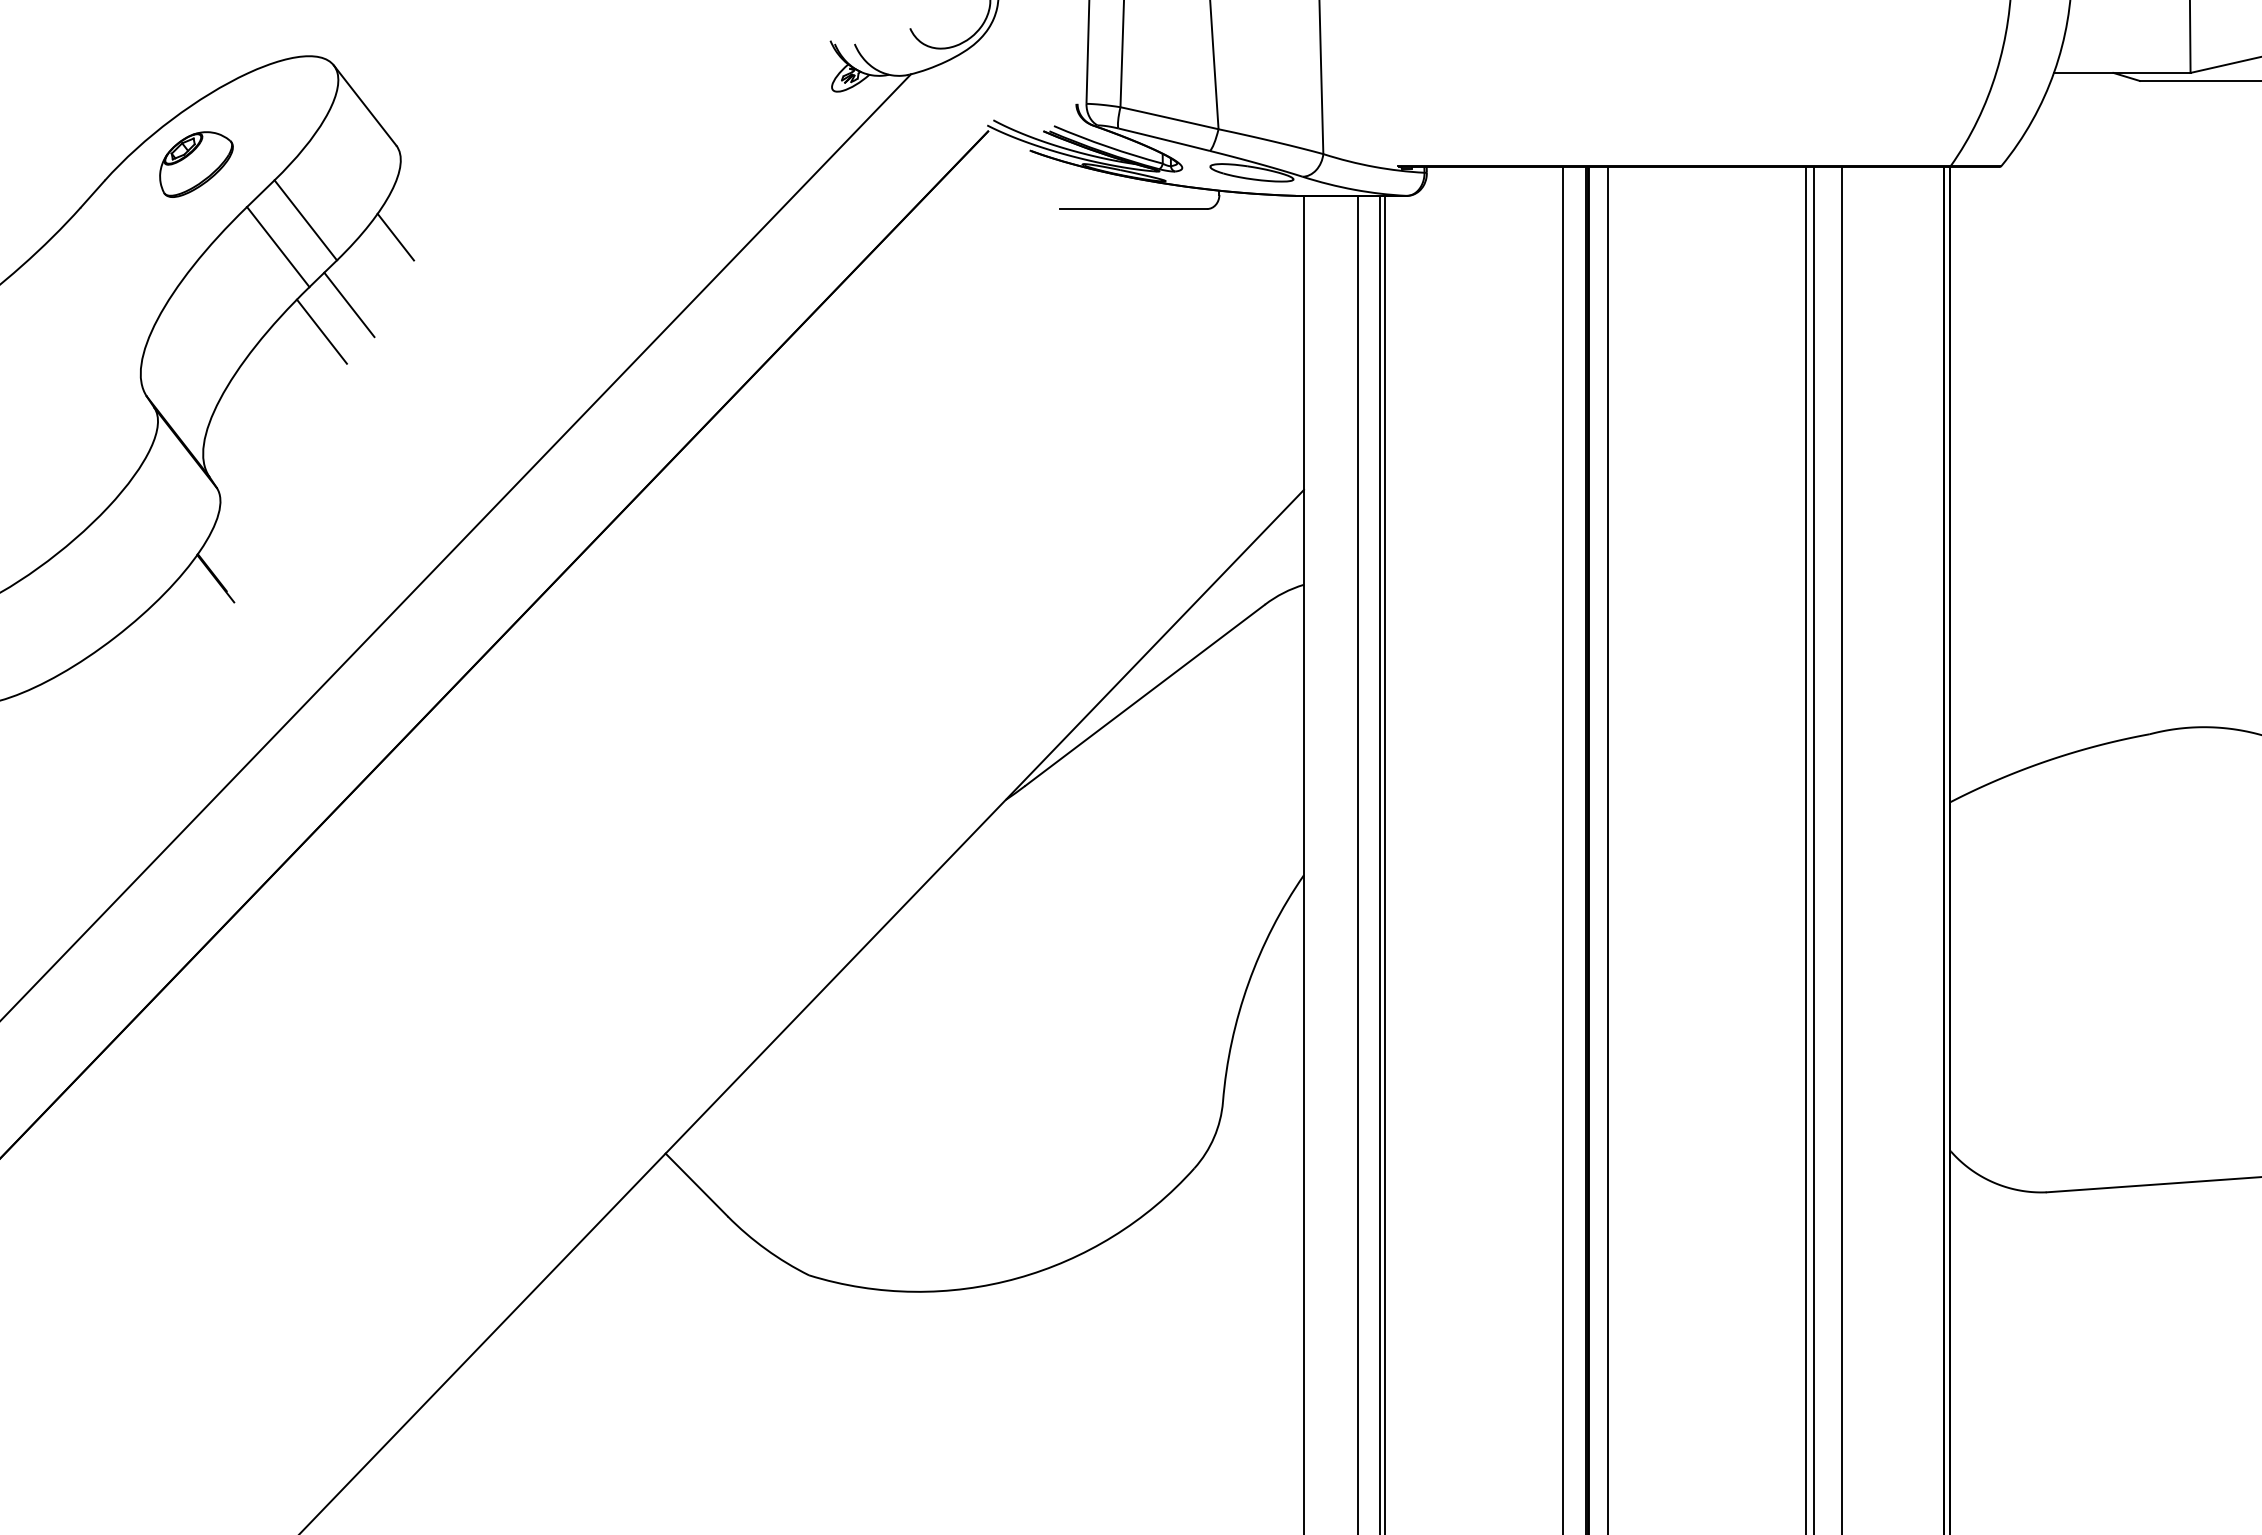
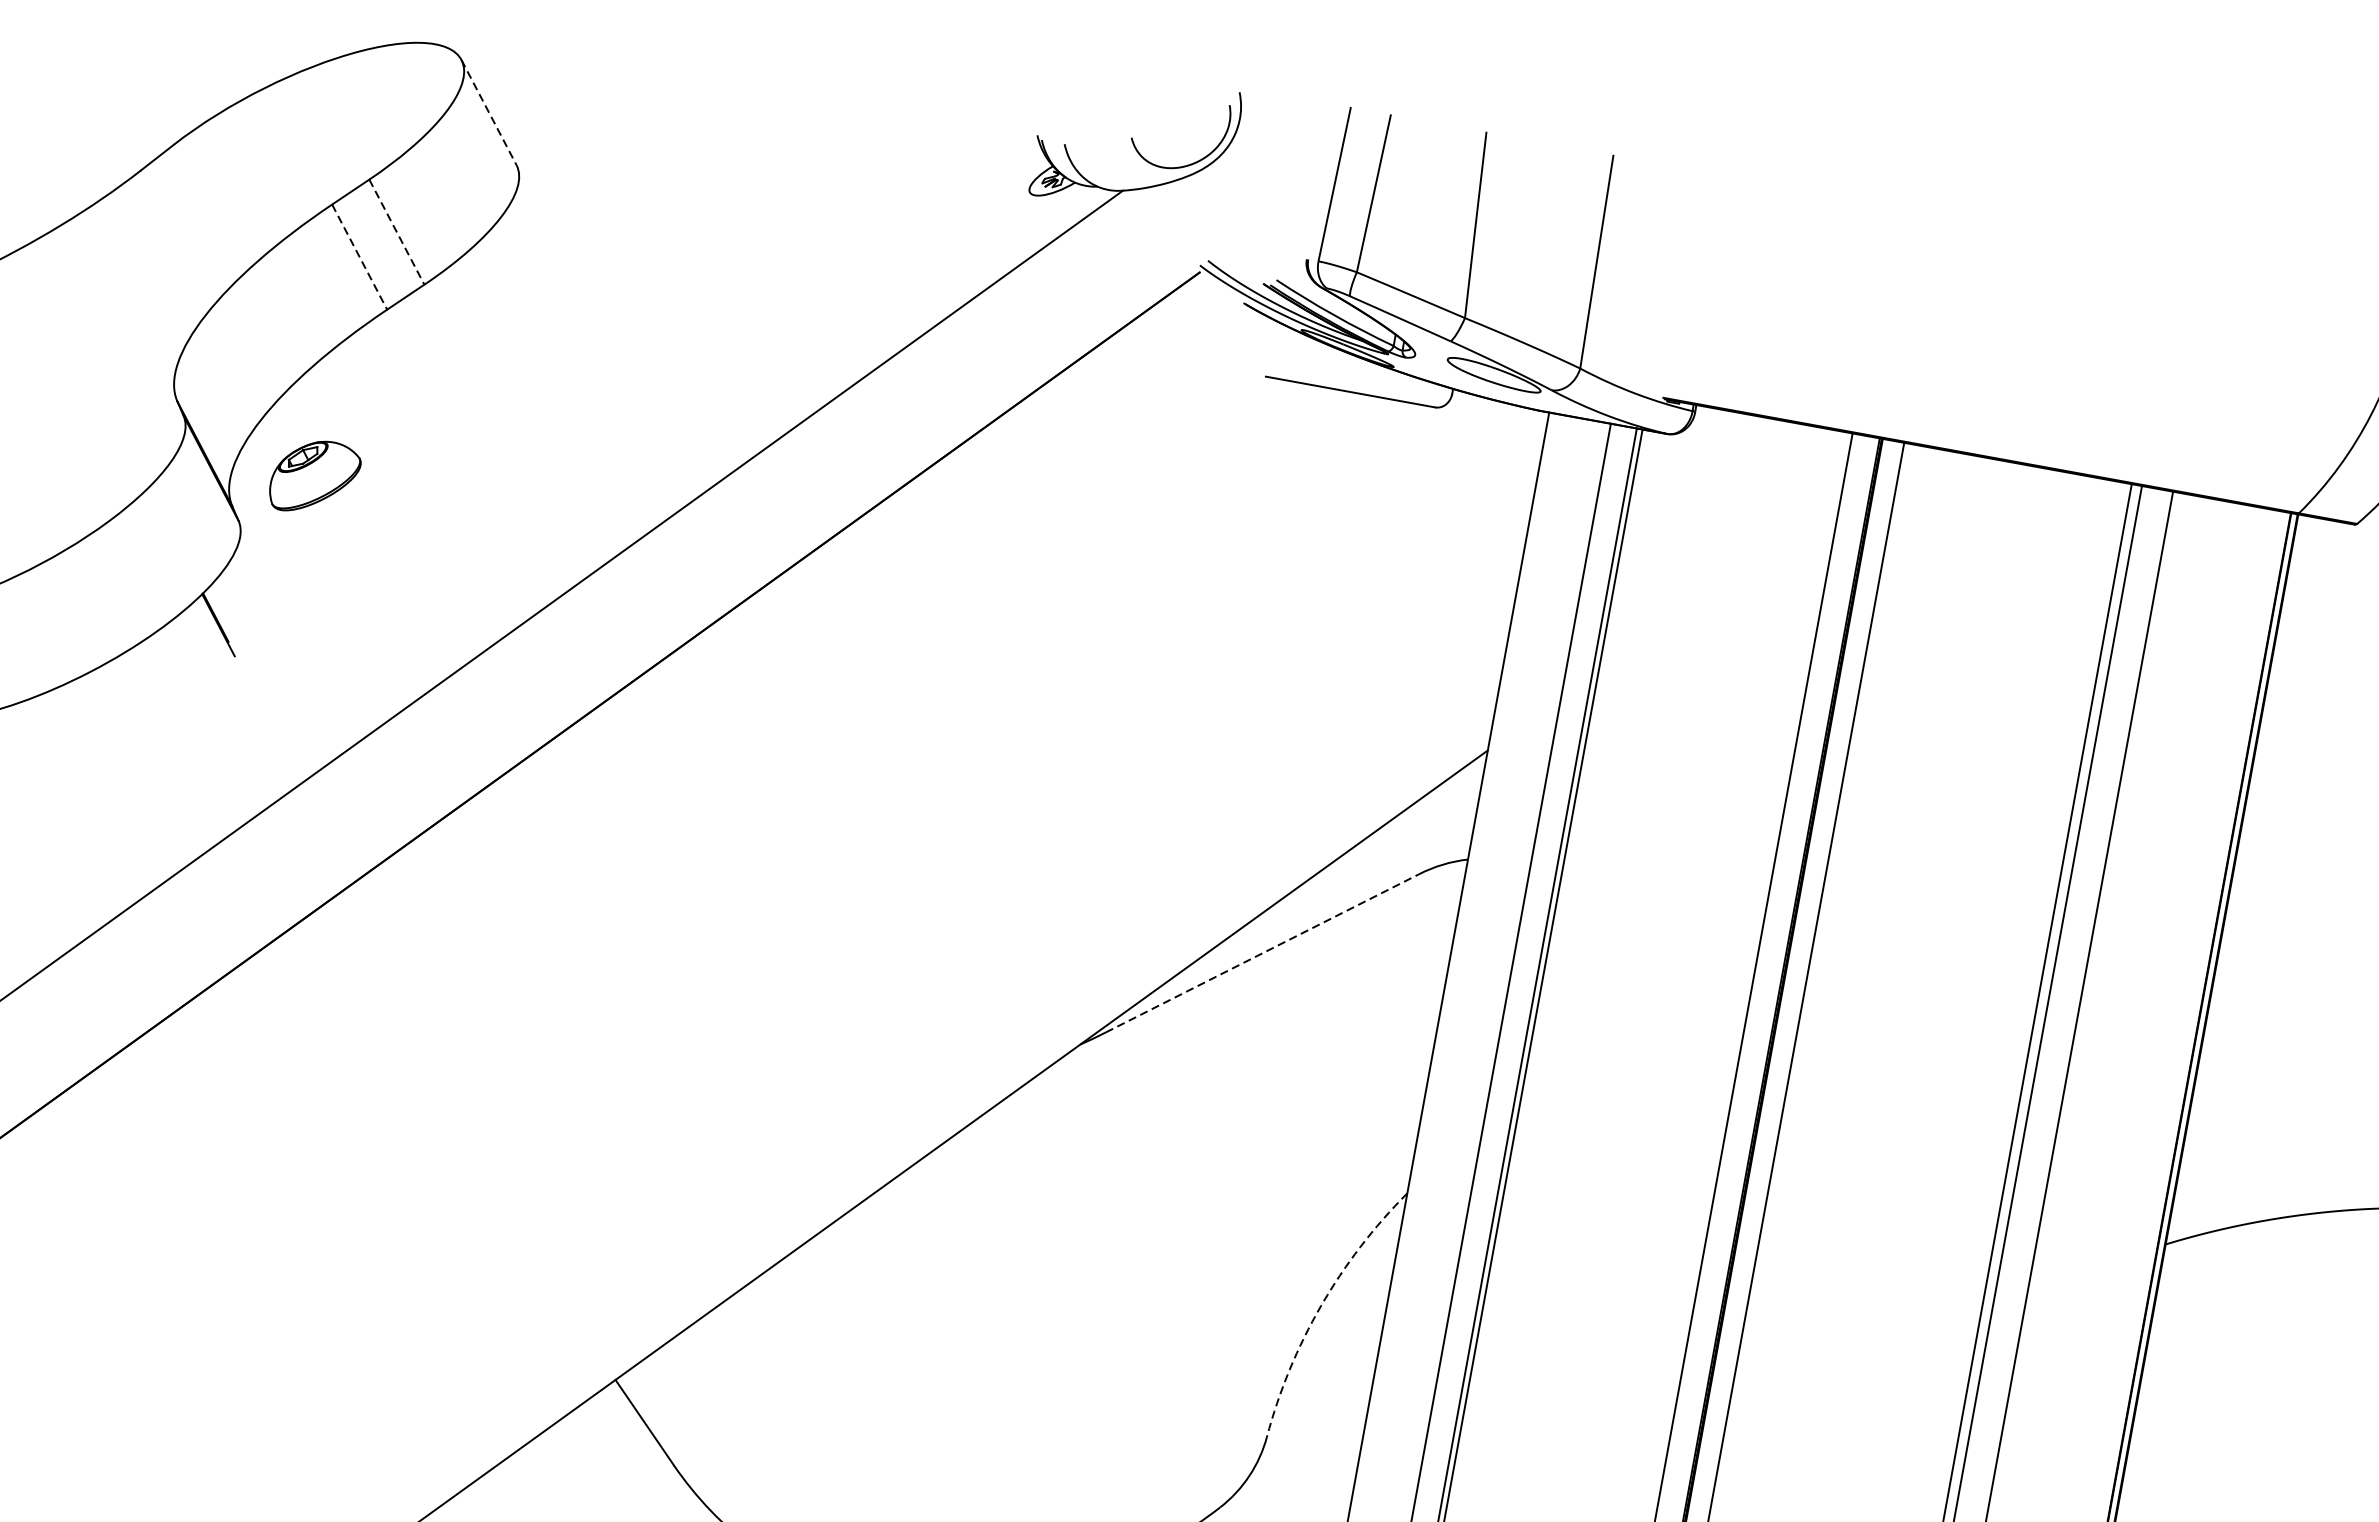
line: (365, 105) -> (489, 112), solid -> dashed
part: (196, 164) -> (315, 477), moved
line: (305, 220) -> (396, 232), solid -> dashed
line: (395, 236) -> (496, 269), removed
line: (278, 247) -> (359, 257), solid -> dashed
line: (349, 304) -> (429, 338), removed
line: (321, 331) -> (391, 363), removed
line: (1145, 694) -> (1262, 952), solid -> dashed
arc: (1248, 983) -> (1320, 1306), solid -> dashed

